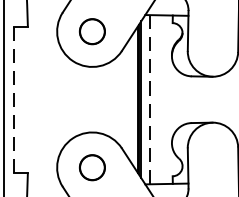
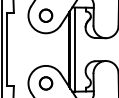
line: (12, 101) -> (6, 50), dashed -> solid
line: (149, 101) -> (74, 50), dashed -> solid

